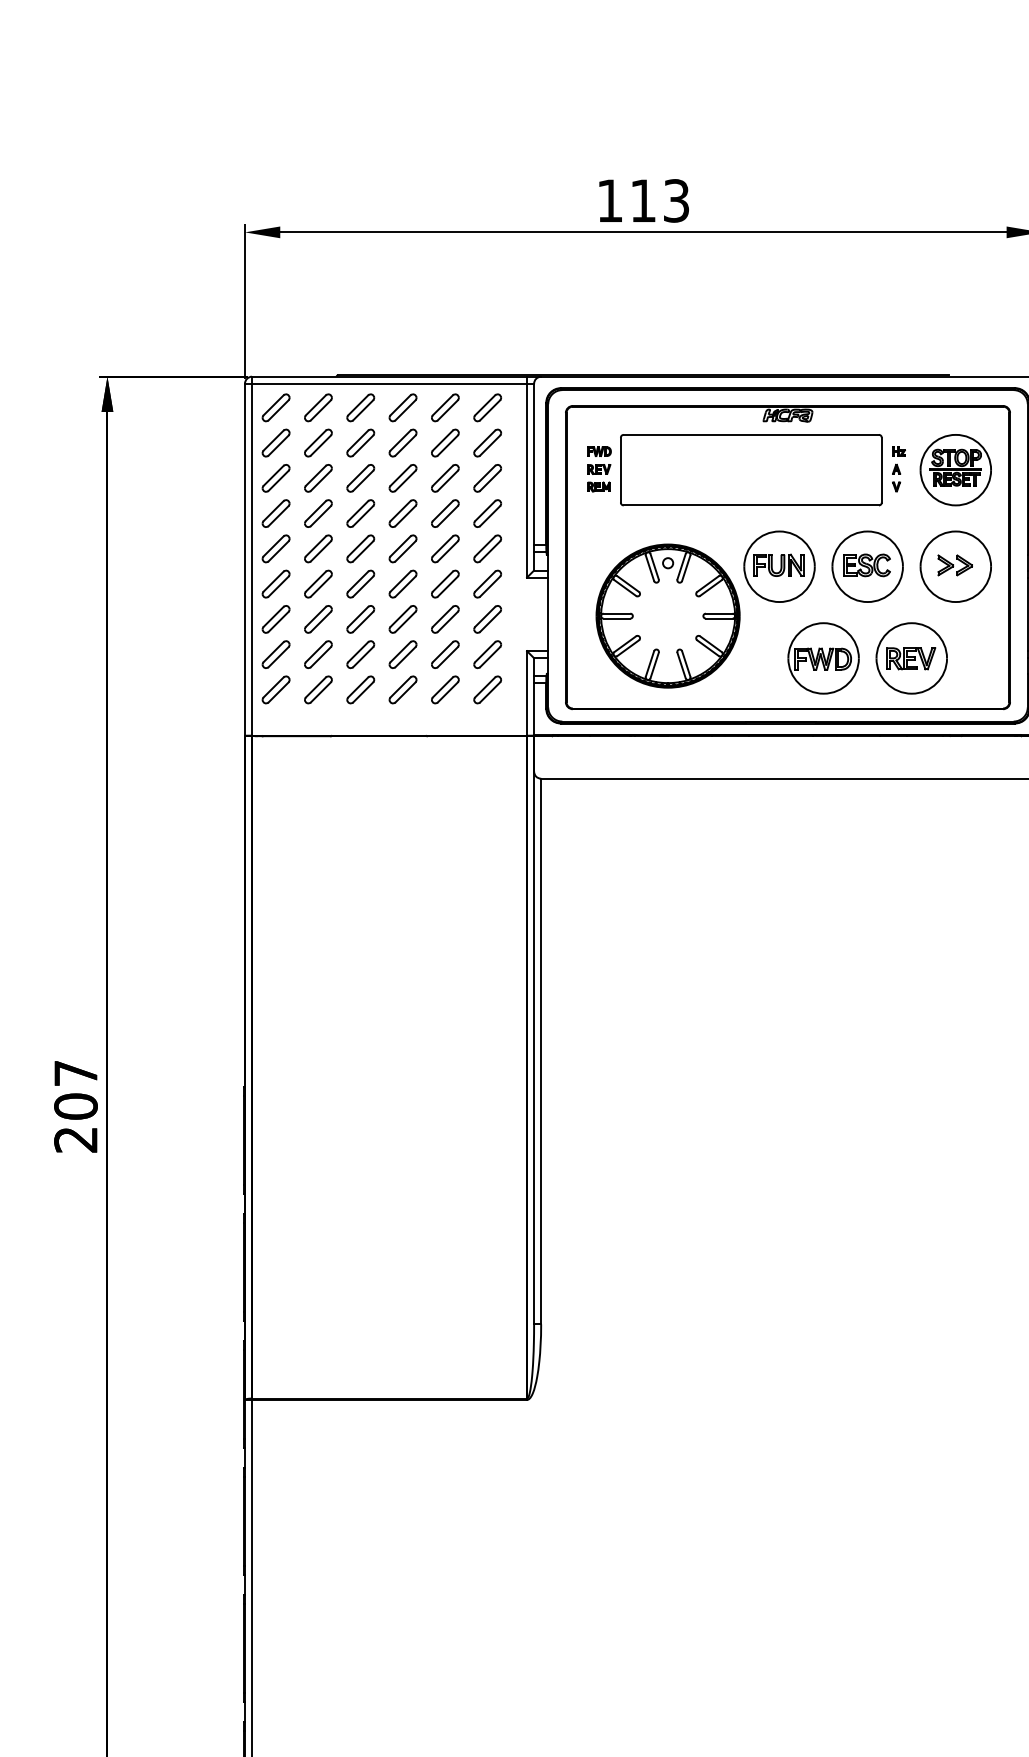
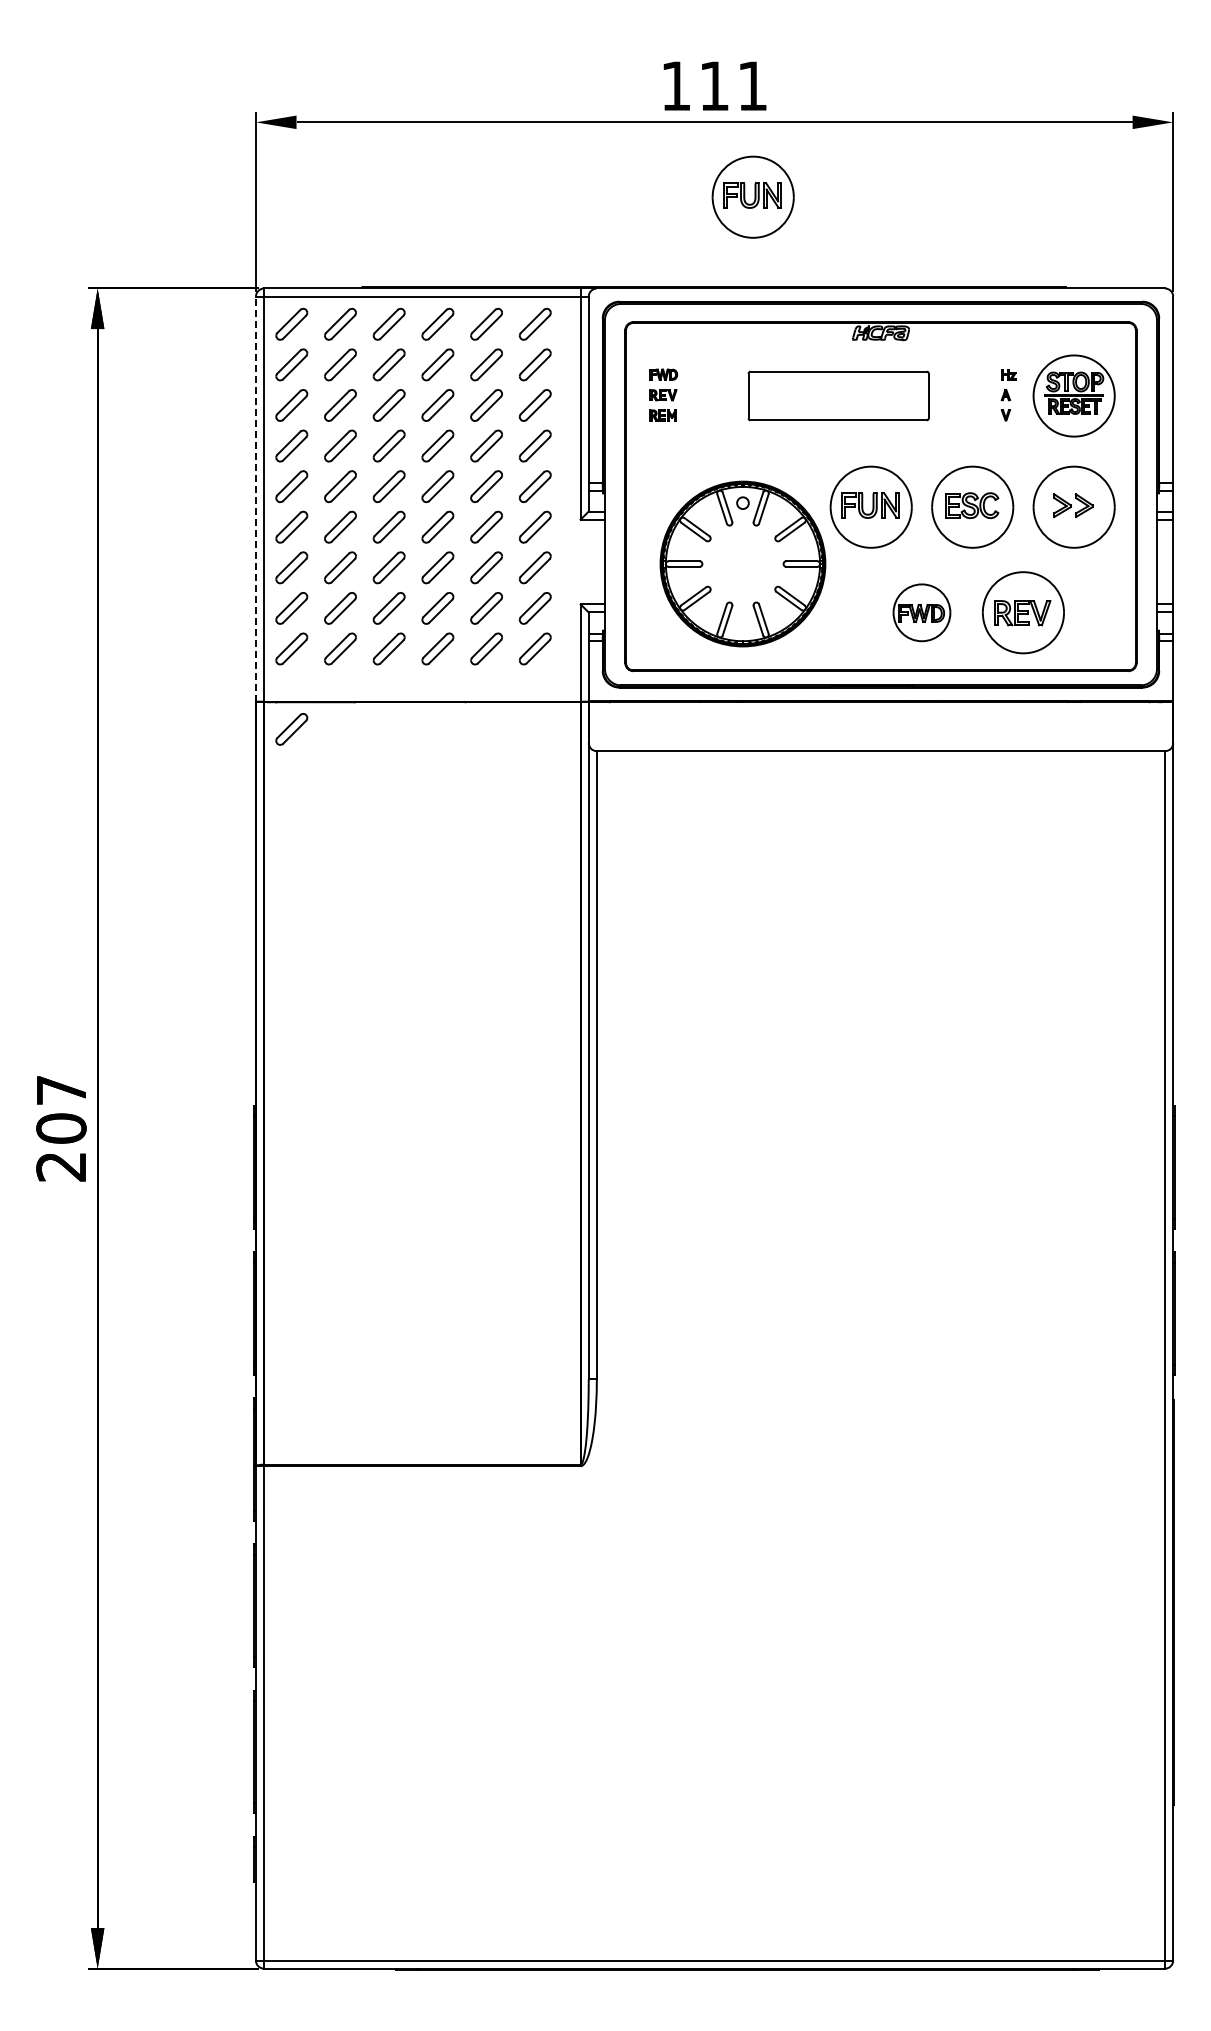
text: (676, 201) -> (752, 86), 113 -> 111
part: (676, 296) -> (752, 196), added
part: (751, 469) -> (838, 395), size x0.6
line: (244, 560) -> (255, 499), solid -> dashed
part: (823, 658) -> (921, 612), size x0.7
part: (275, 759) -> (291, 729), added

